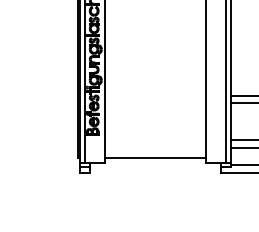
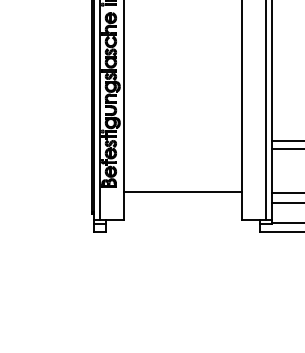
line: (155, 158) -> (182, 192), moved

